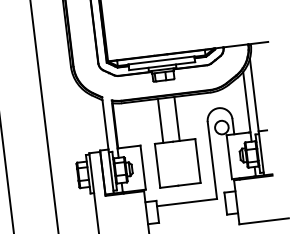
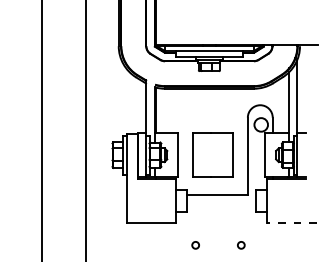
line: (176, 118) -> (217, 110), removed
line: (160, 120) -> (201, 110), removed
line: (263, 220) -> (291, 222), solid -> dashed

